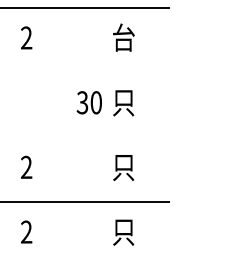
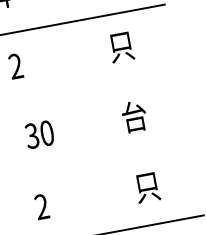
text: (123, 37) -> (121, 46), 台 -> 只
text: (88, 102) -> (38, 134), moved
text: (123, 102) -> (134, 116), 只 -> 台

